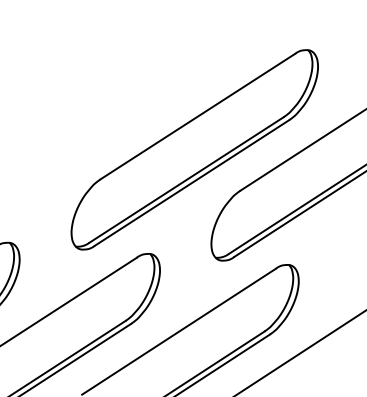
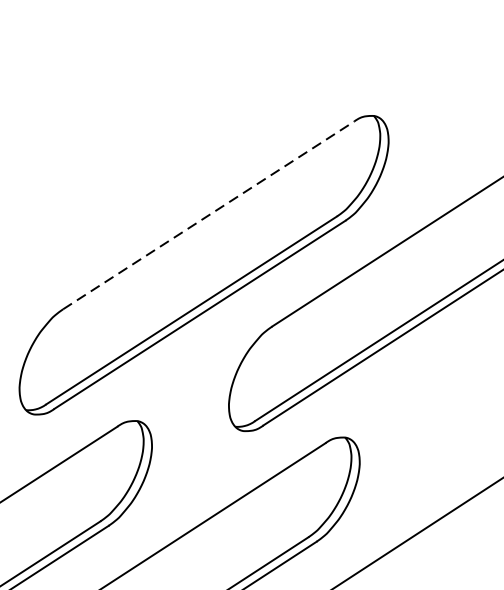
line: (197, 116) -> (208, 215), solid -> dashed

